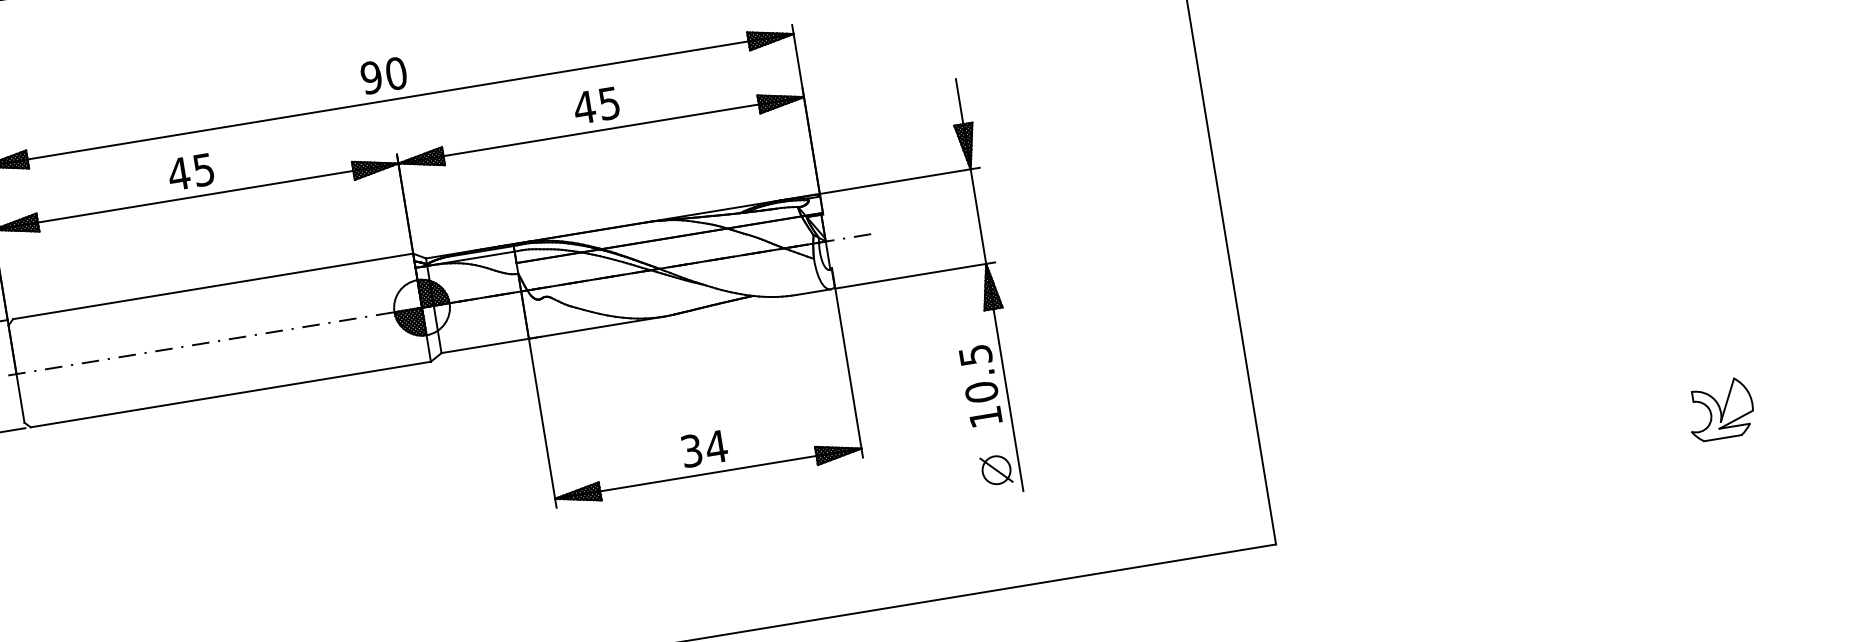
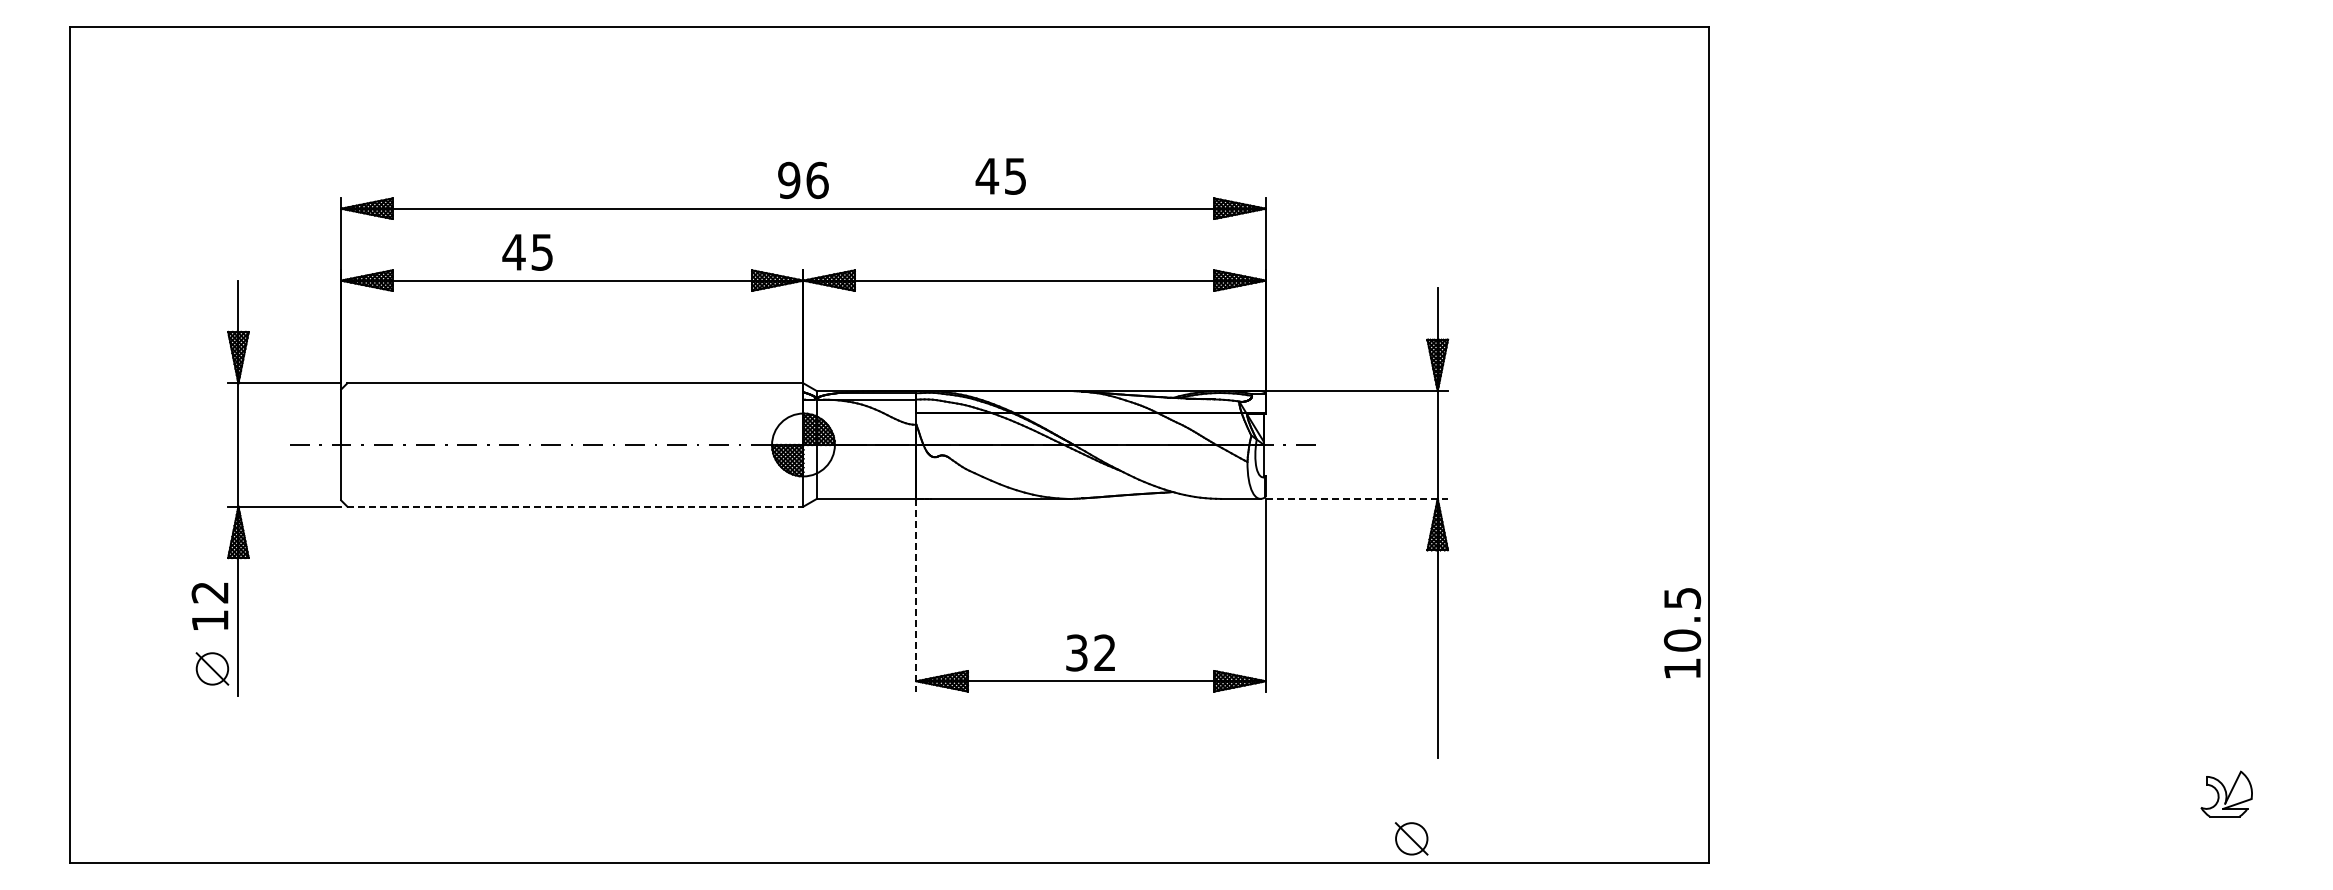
text: (396, 72) -> (817, 179), 90 -> 96
text: (596, 105) -> (1000, 176), moved
text: (190, 172) -> (527, 252), moved
line: (915, 275) -> (1357, 498), solid -> dashed
text: (980, 386) -> (1682, 633), moved
line: (230, 394) -> (575, 506), solid -> dashed
part: (1720, 409) -> (2226, 793), size x0.7
line: (542, 423) -> (916, 595), solid -> dashed
text: (715, 446) -> (1104, 652), 34 -> 32
part: (996, 469) -> (1411, 838), moved

